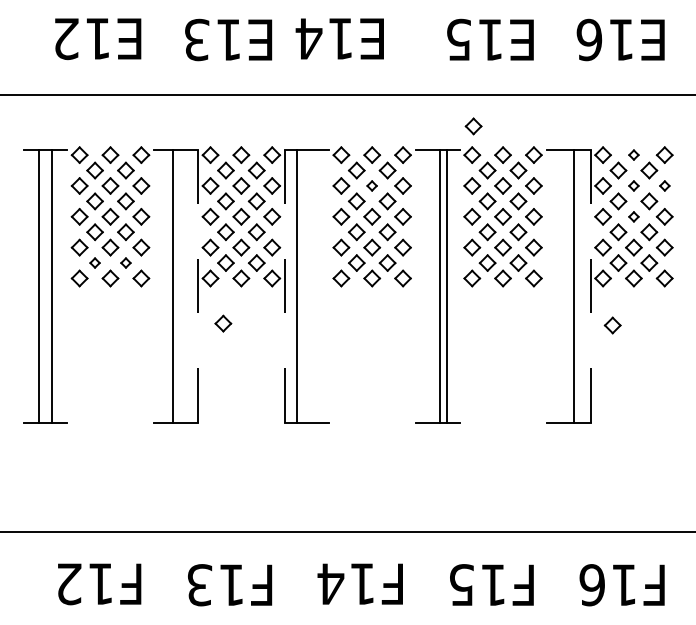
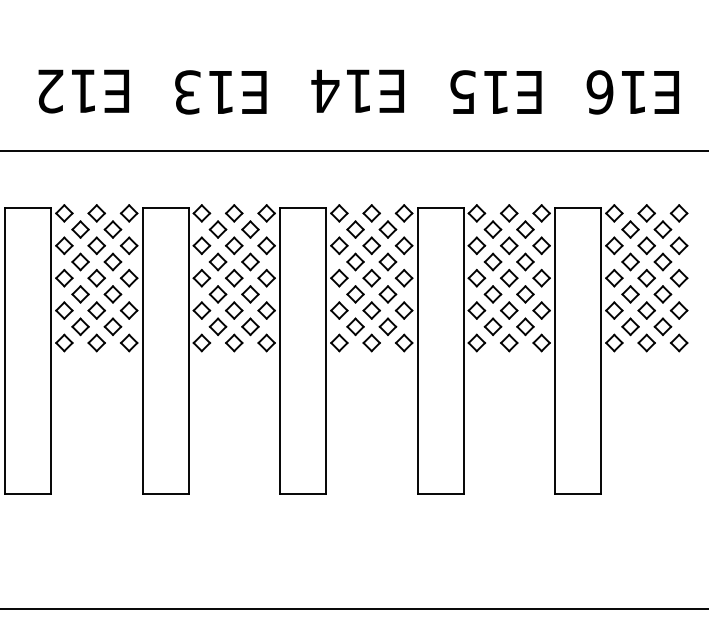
text: (339, 38) -> (357, 90), moved
part: (473, 126) -> (478, 183), removed
part: (633, 154) -> (646, 212), size x1.67
part: (371, 185) -> (371, 245), size x1.67
part: (633, 185) -> (646, 245), size x1.67
part: (664, 185) -> (678, 245), size x1.67
part: (633, 216) -> (646, 277), size x1.67
part: (94, 262) -> (79, 326), size x1.67
part: (125, 262) -> (112, 326), size x1.67
line: (39, 285) -> (51, 350), moved
line: (51, 285) -> (5, 350), moved
line: (173, 285) -> (142, 350), moved
line: (296, 285) -> (325, 350), moved
line: (439, 285) -> (463, 350), moved
line: (447, 285) -> (418, 350), moved
line: (573, 285) -> (554, 350), moved
line: (197, 286) -> (188, 351), dashed -> solid
line: (285, 286) -> (280, 351), dashed -> solid
line: (590, 286) -> (601, 351), dashed -> solid
part: (223, 323) -> (215, 390), removed
part: (612, 325) -> (624, 392), removed

